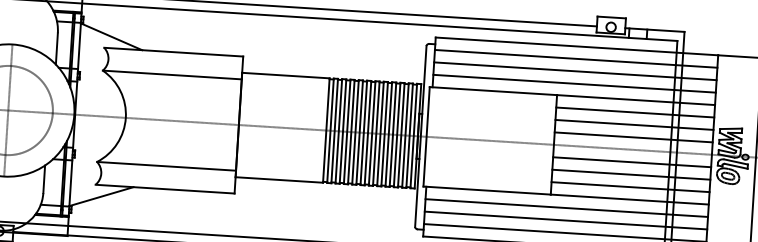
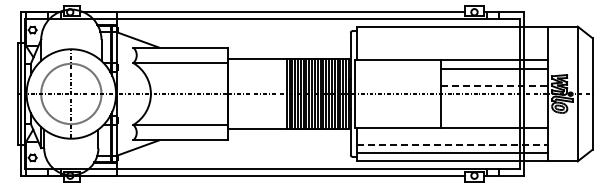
line: (575, 59) -> (451, 35), removed
line: (574, 71) -> (451, 43), removed
line: (573, 83) -> (451, 51), removed
line: (633, 125) -> (493, 77), removed
line: (633, 137) -> (494, 85), solid -> dashed
line: (630, 162) -> (493, 102), removed
line: (630, 174) -> (493, 110), removed
line: (629, 187) -> (493, 119), removed
line: (565, 208) -> (451, 136), removed
line: (566, 220) -> (452, 144), solid -> dashed

